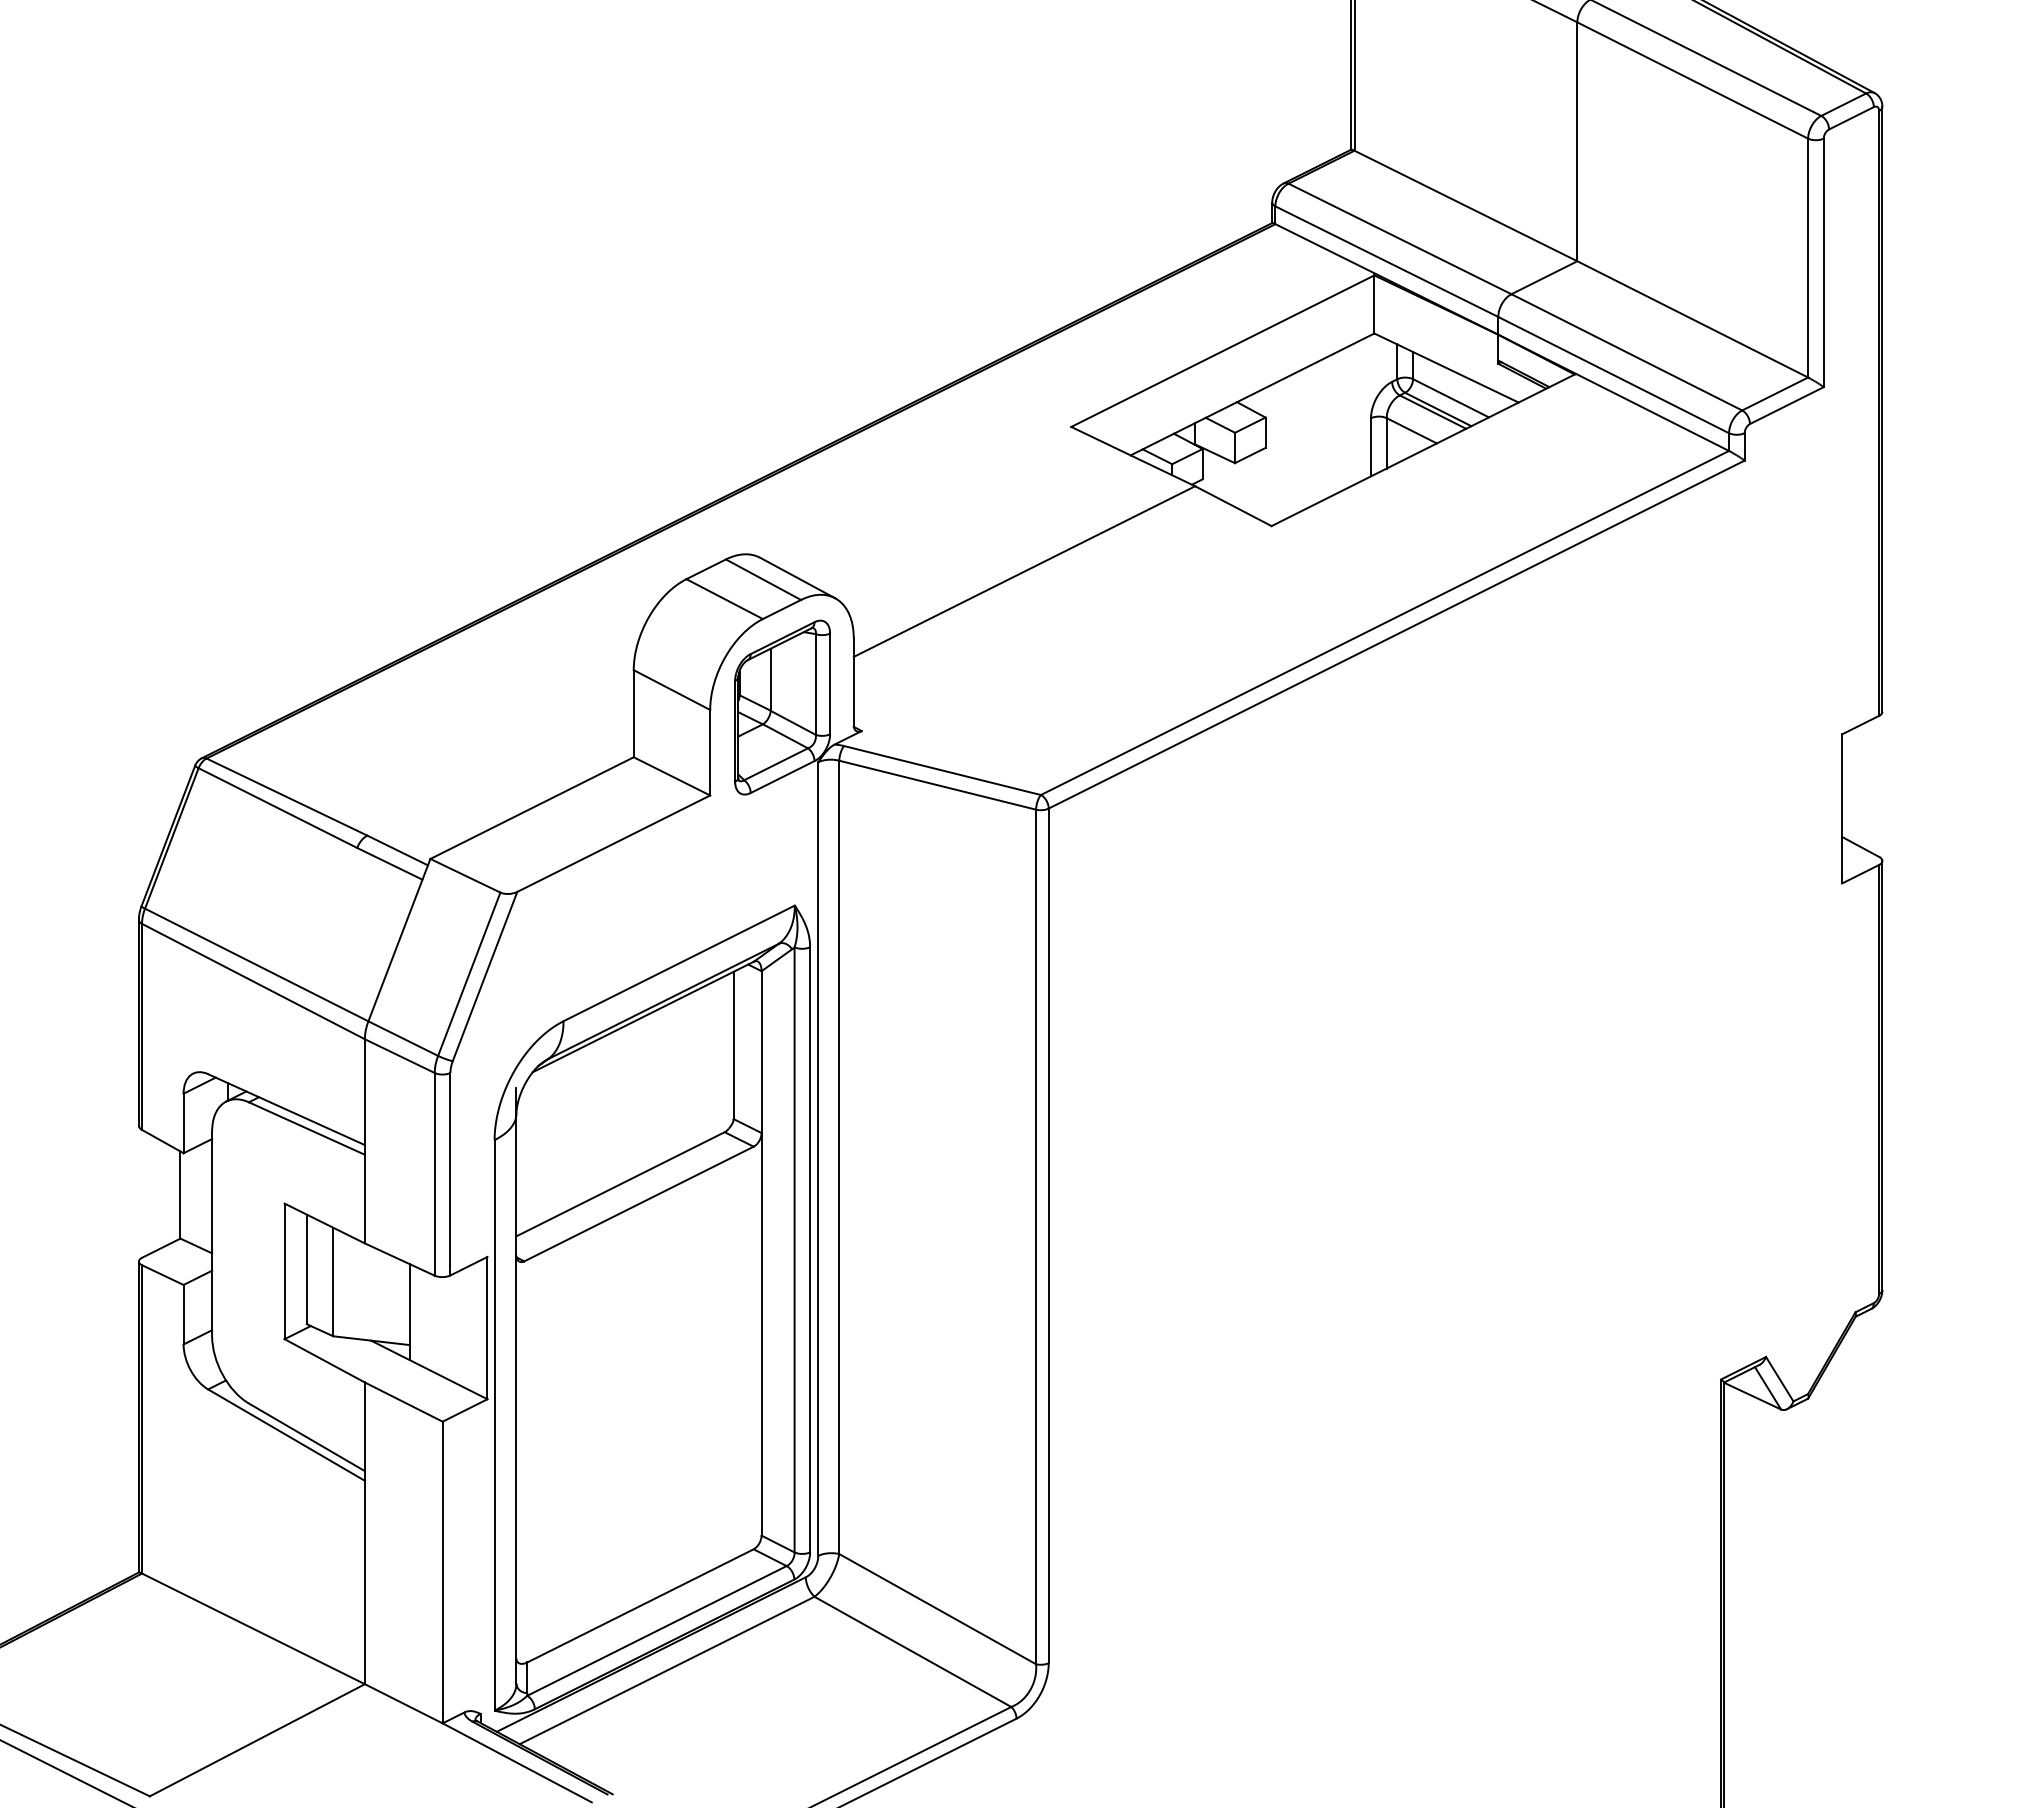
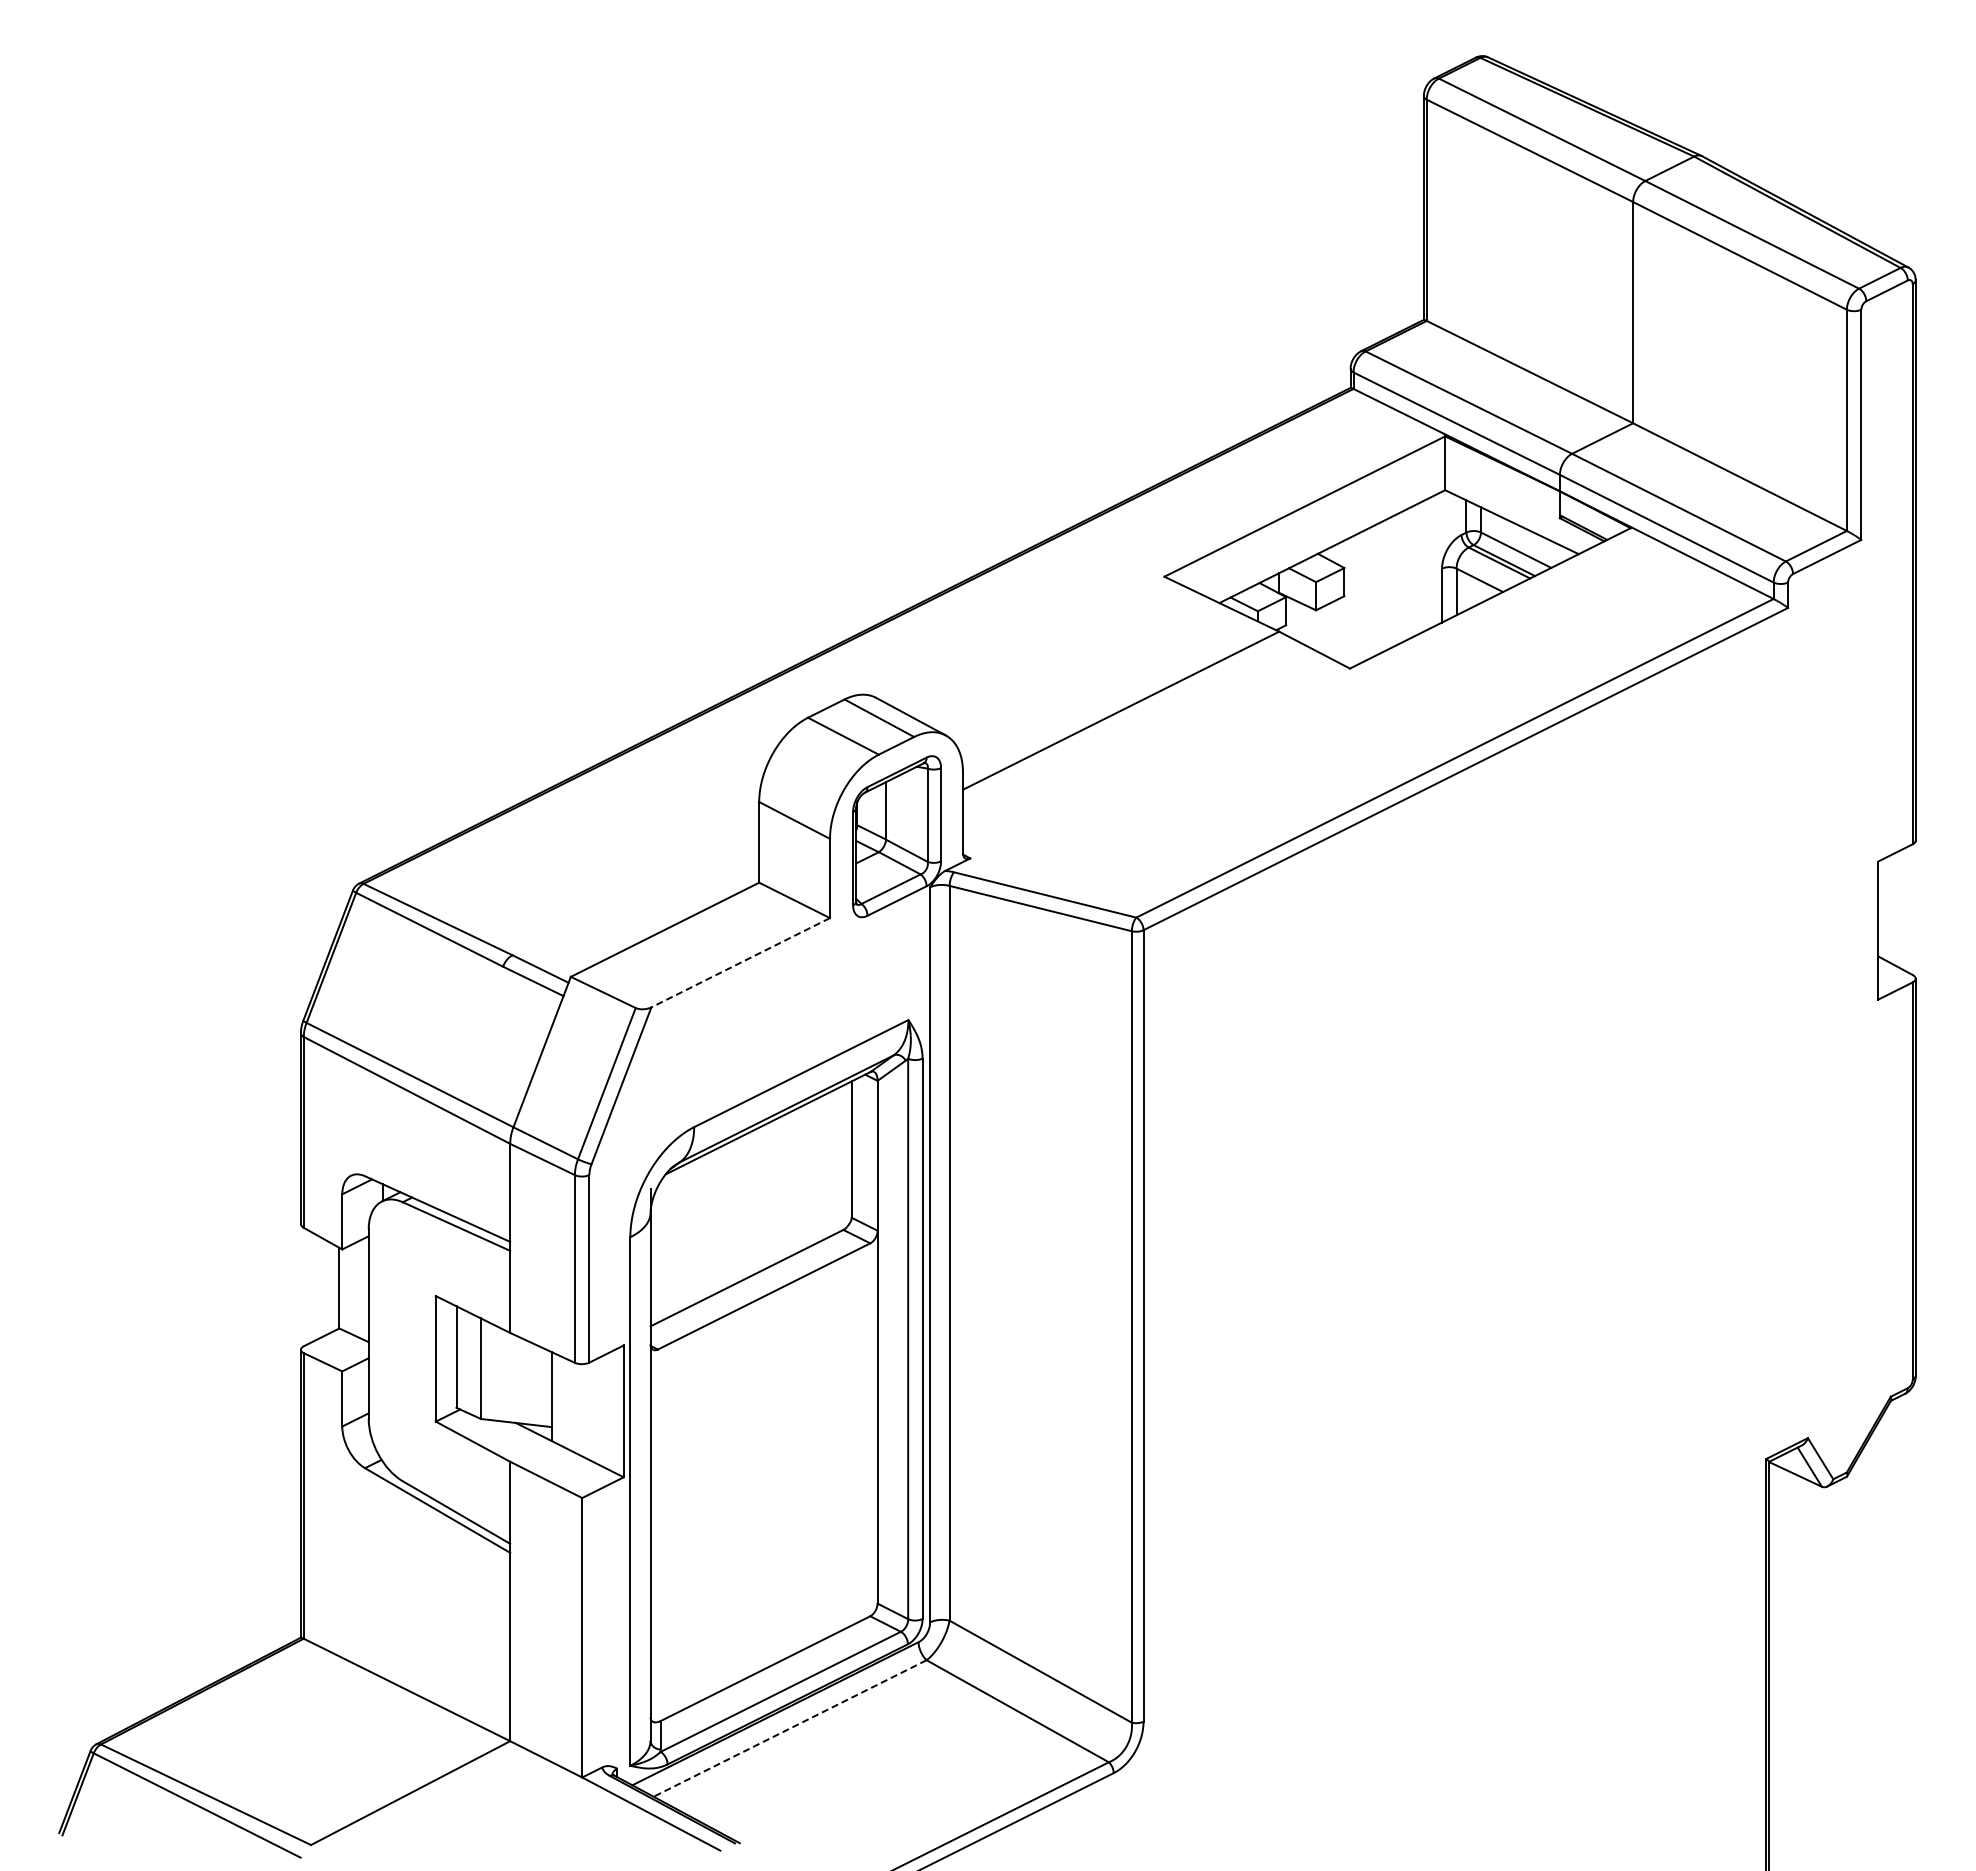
line: (613, 843) -> (740, 962), solid -> dashed
line: (667, 1670) -> (790, 1728), solid -> dashed

